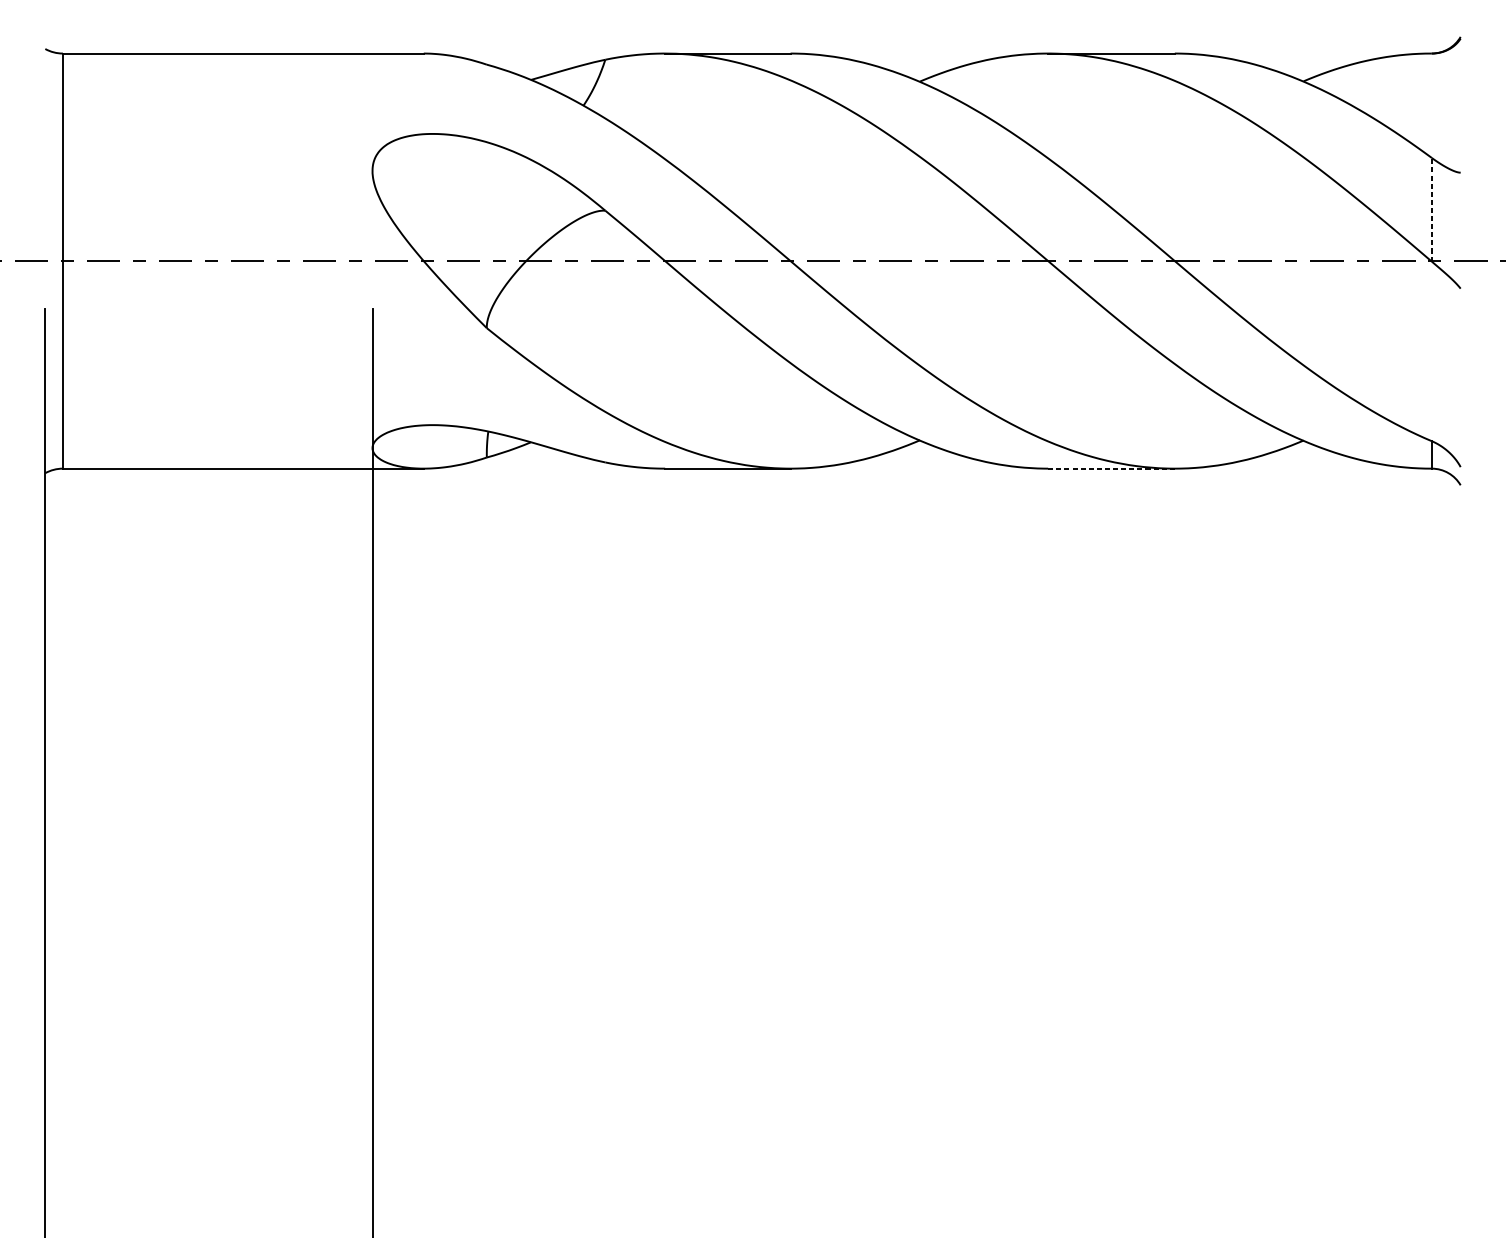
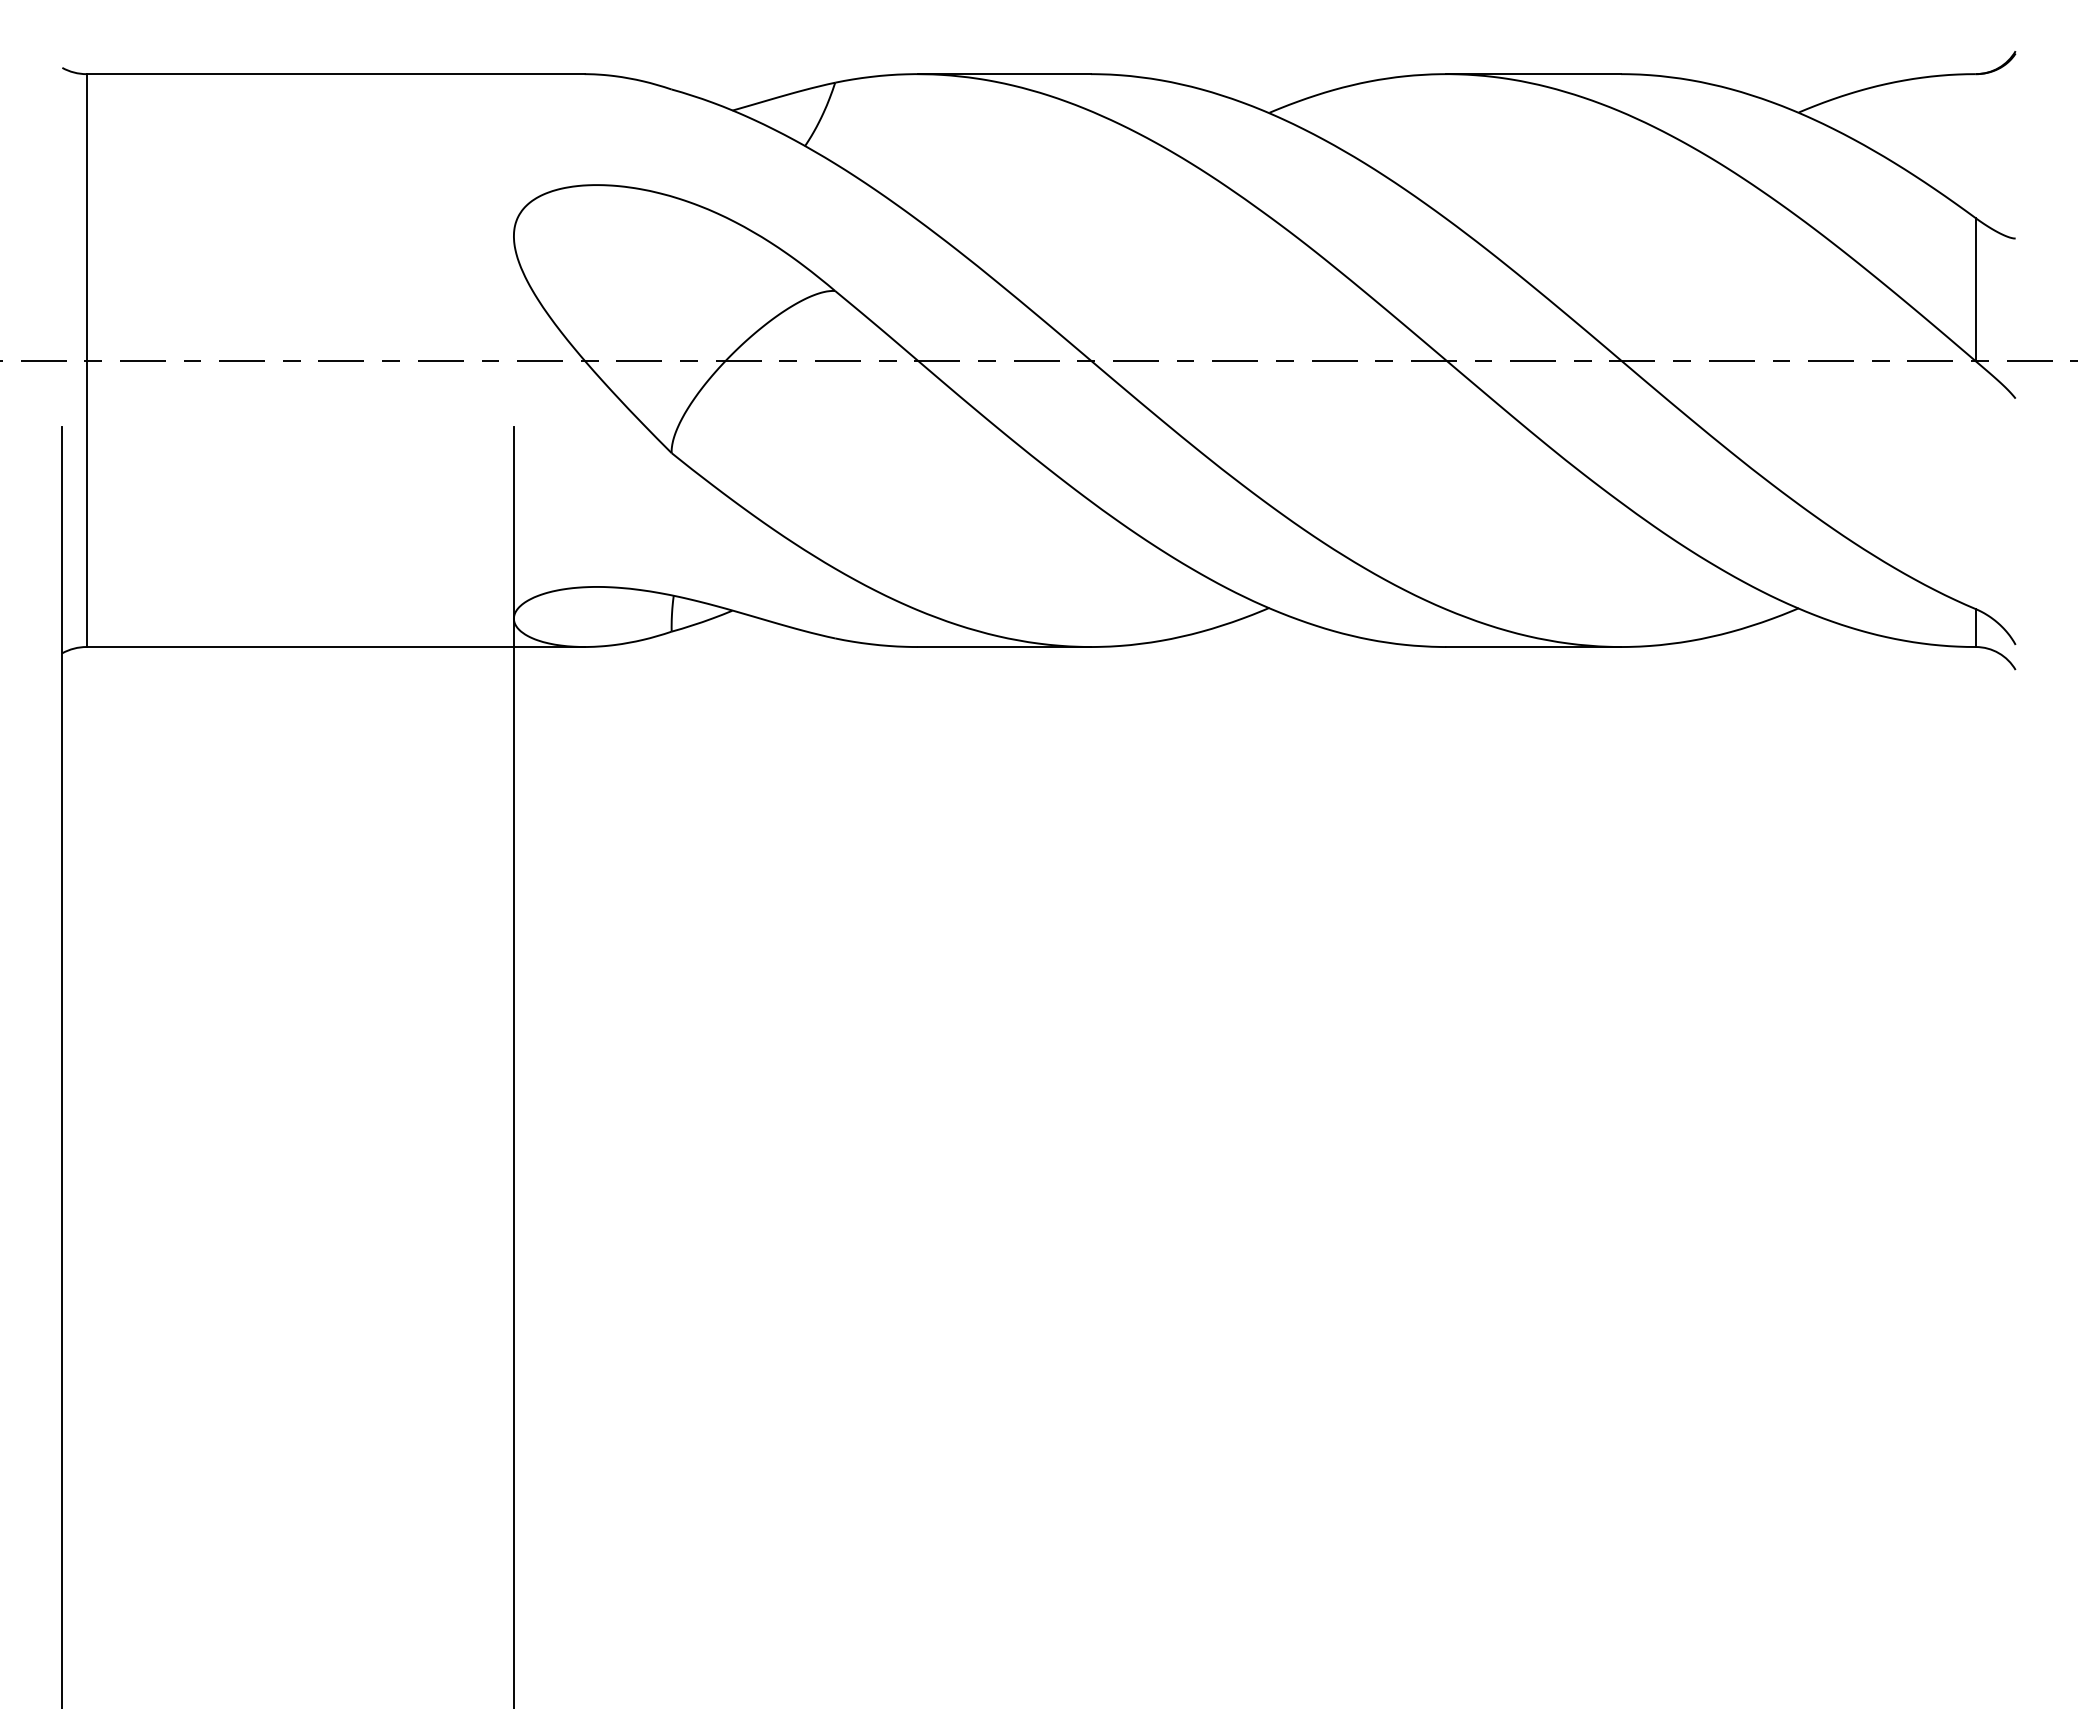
line: (1431, 209) -> (1975, 289), dashed -> solid
line: (1112, 469) -> (1534, 647), dashed -> solid

